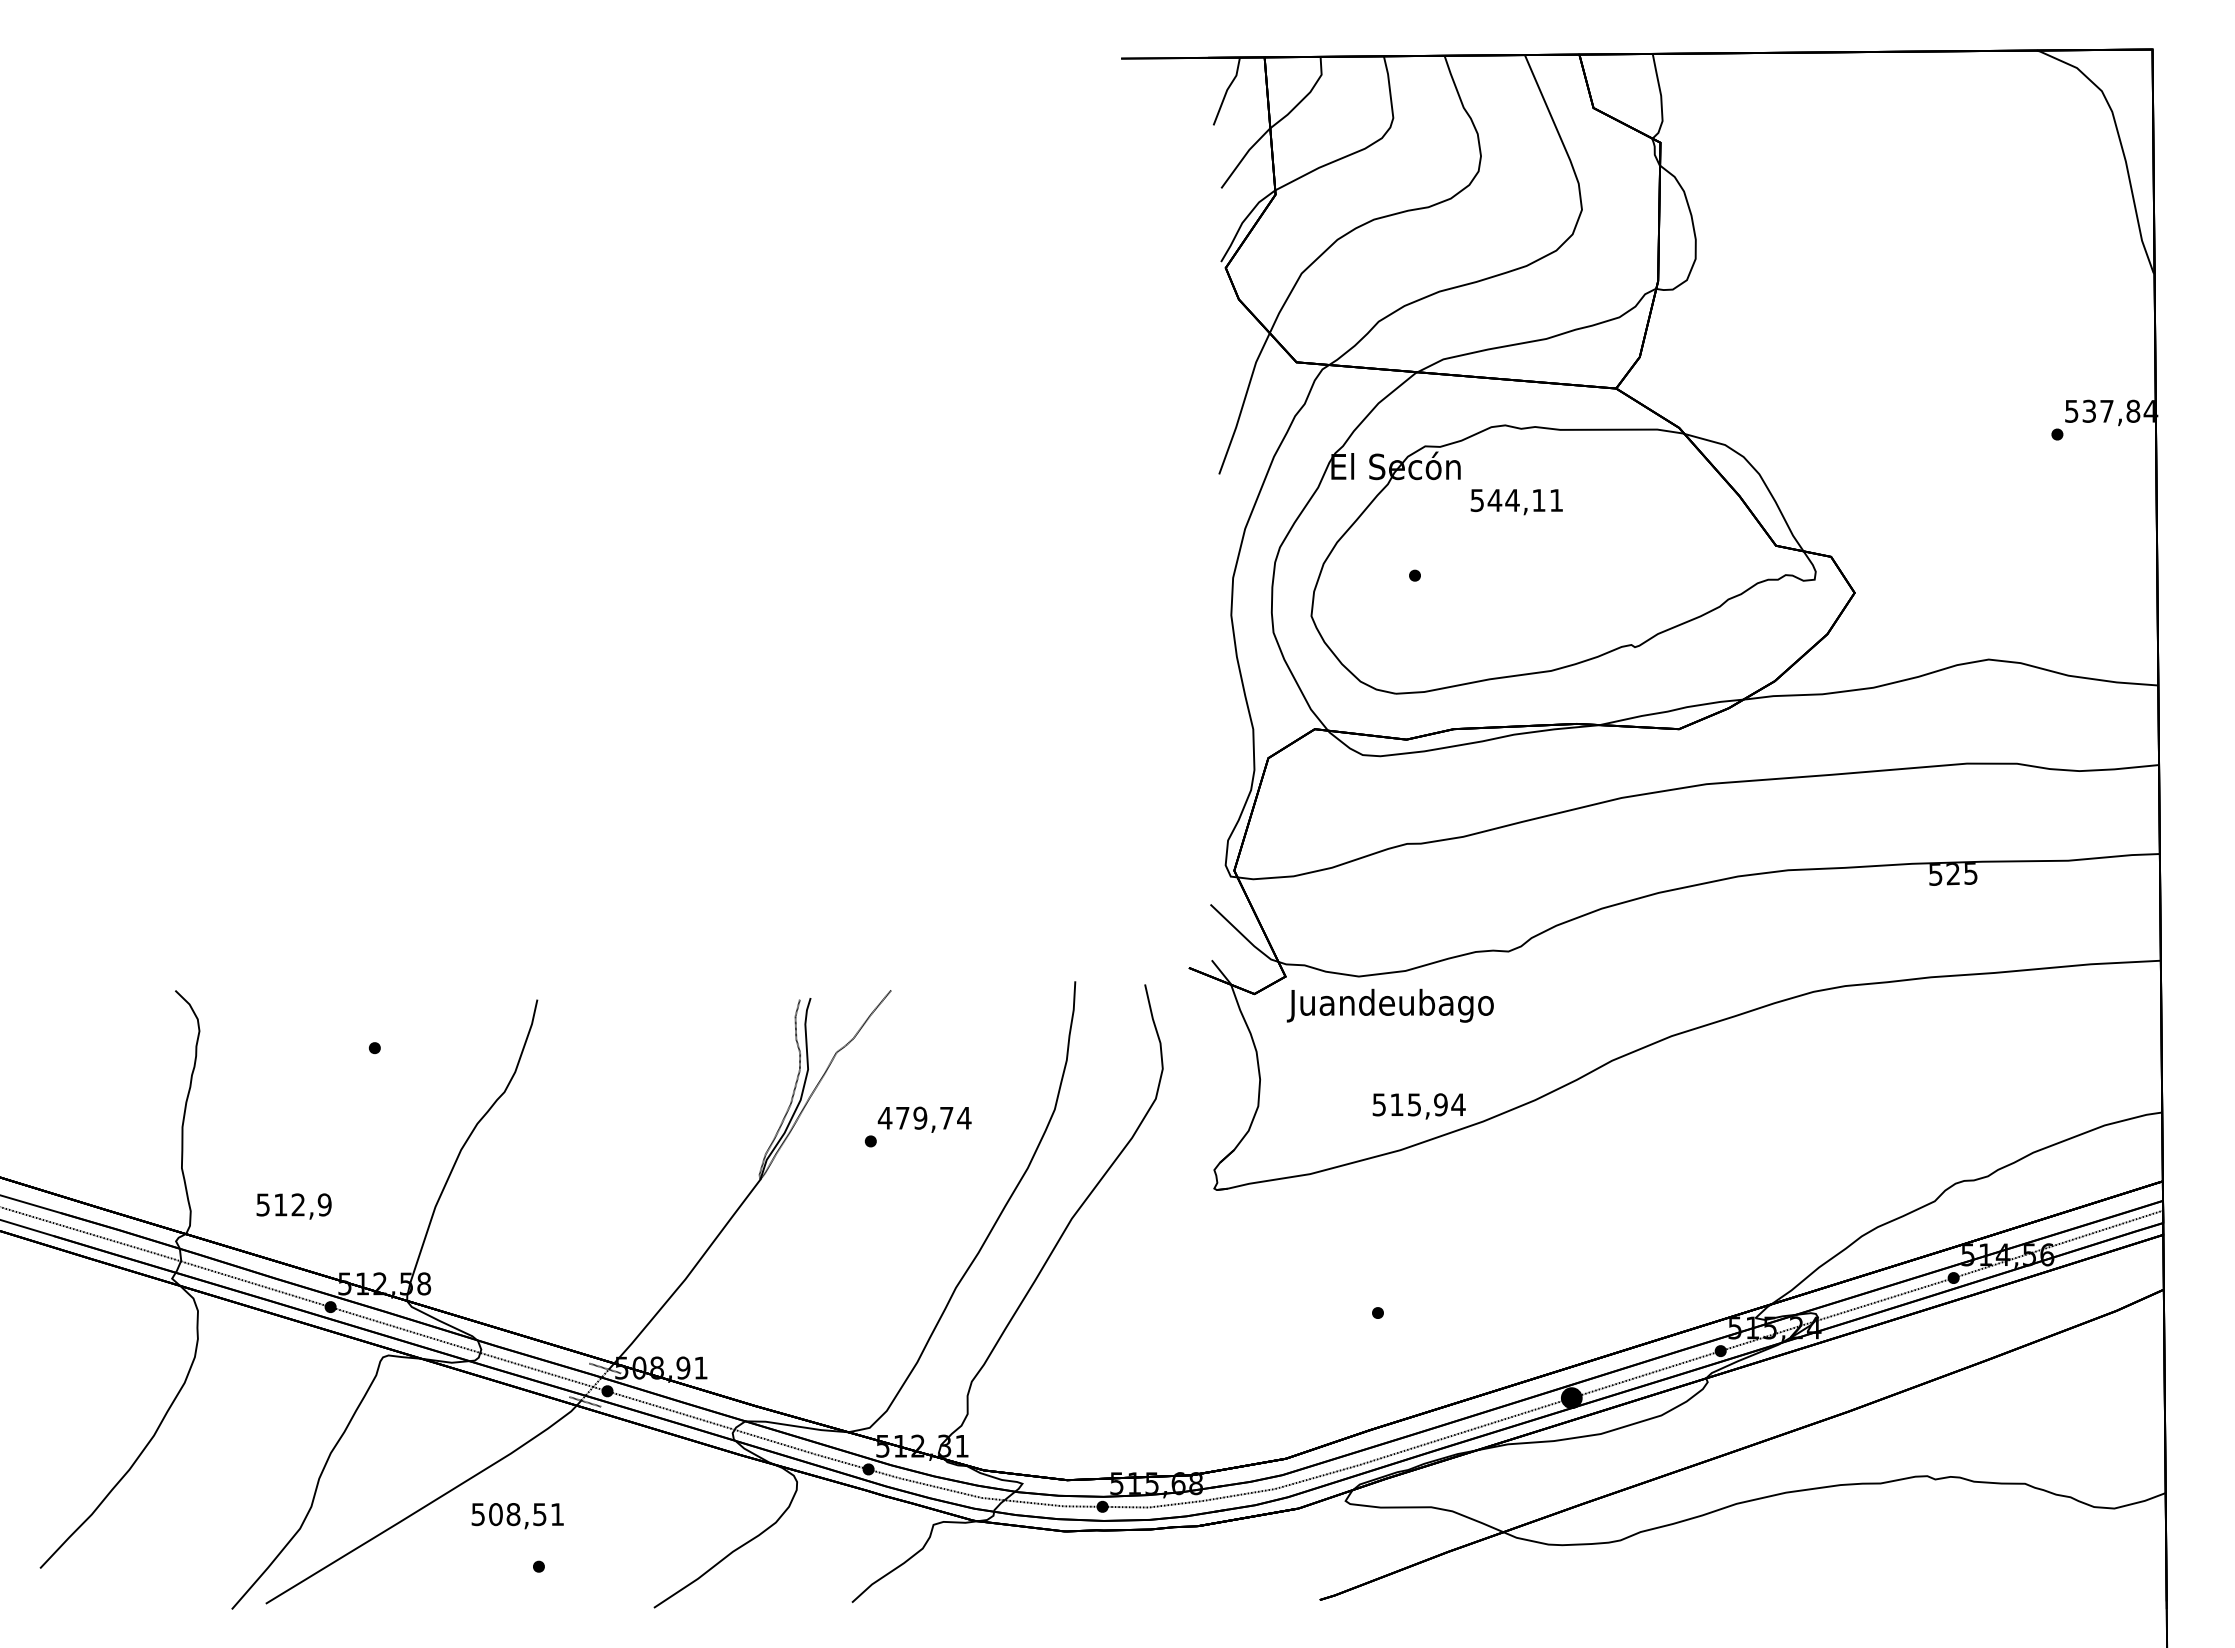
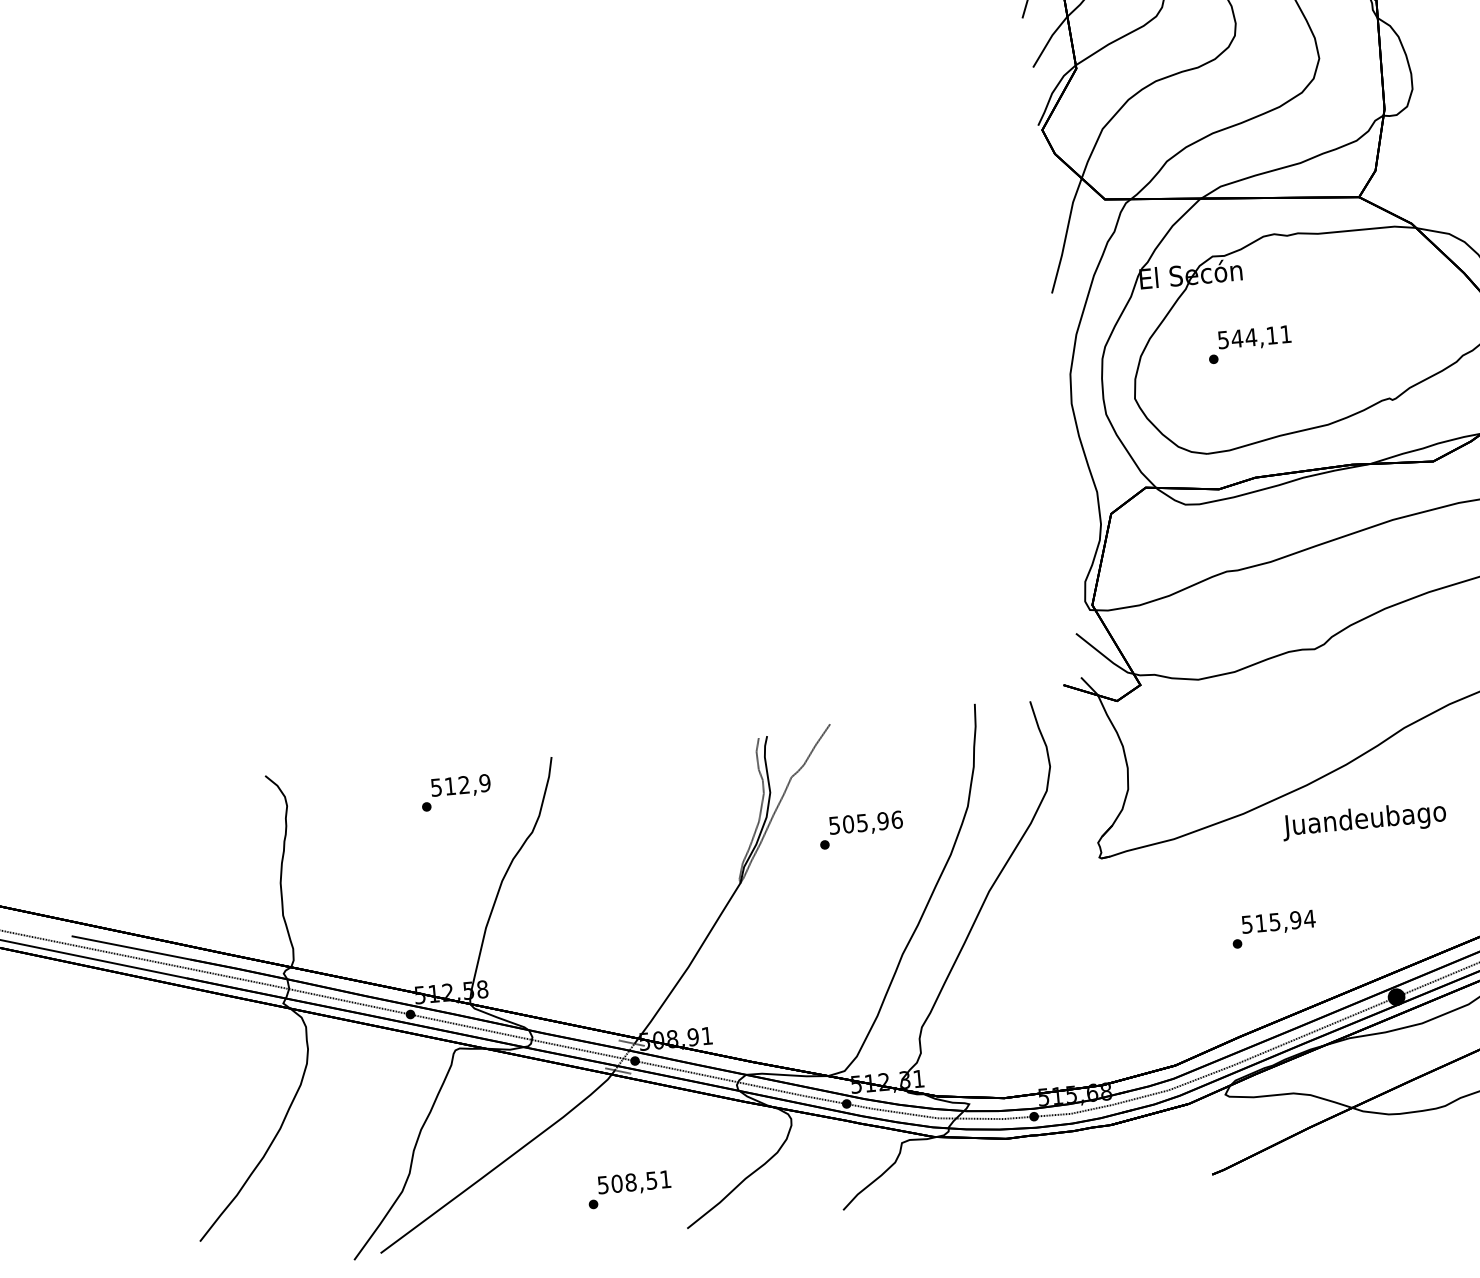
text: (1516, 502) -> (1254, 338), moved
text: (1389, 1005) -> (1363, 820), moved
text: (1418, 1106) -> (1278, 923), moved
text: (924, 1117) -> (865, 822), 479,74 -> 505,96
text: (293, 1206) -> (460, 786), moved
text: (517, 1516) -> (634, 1183), moved

